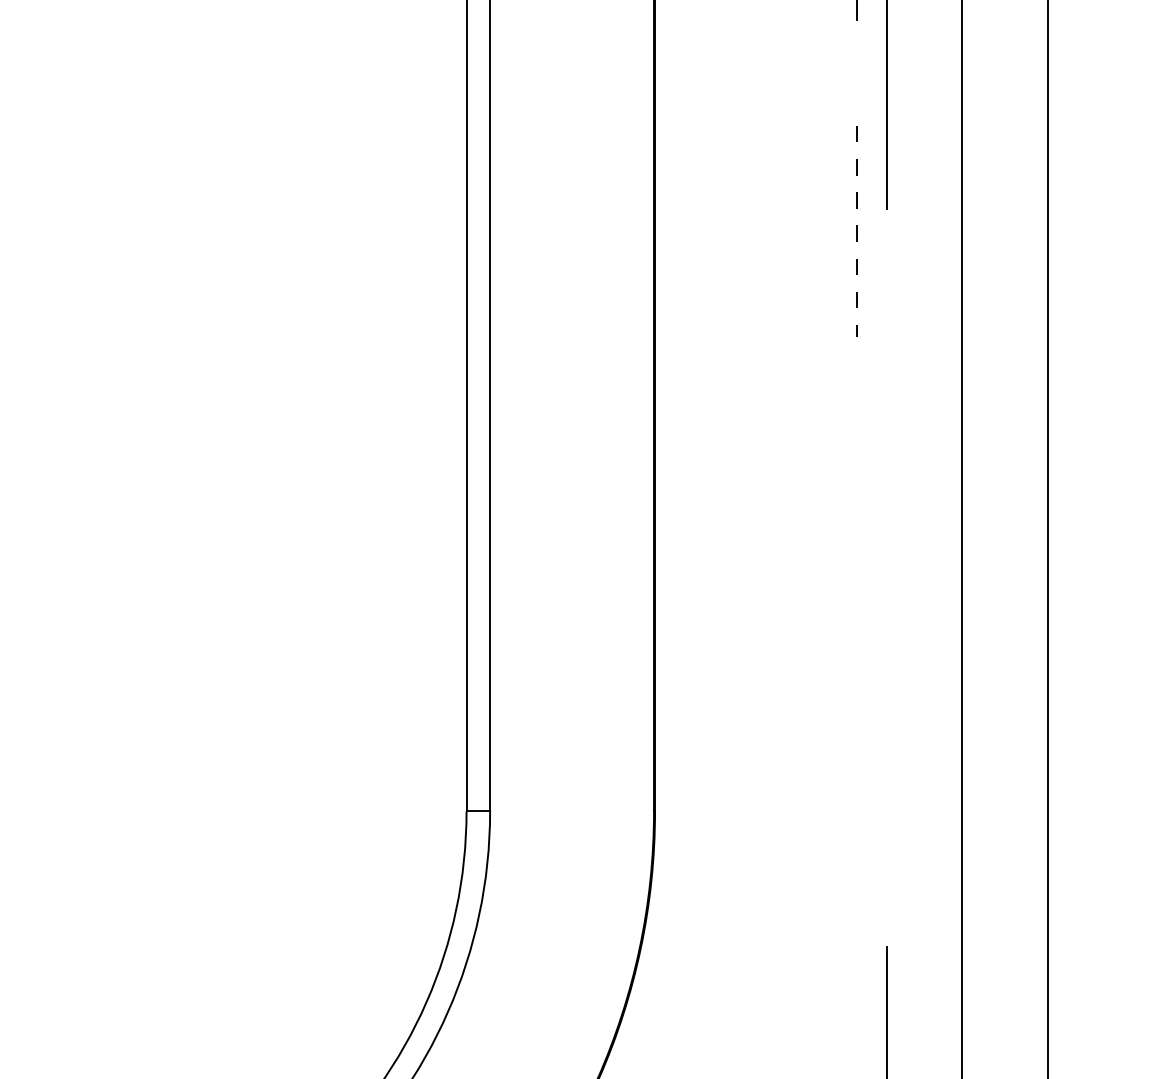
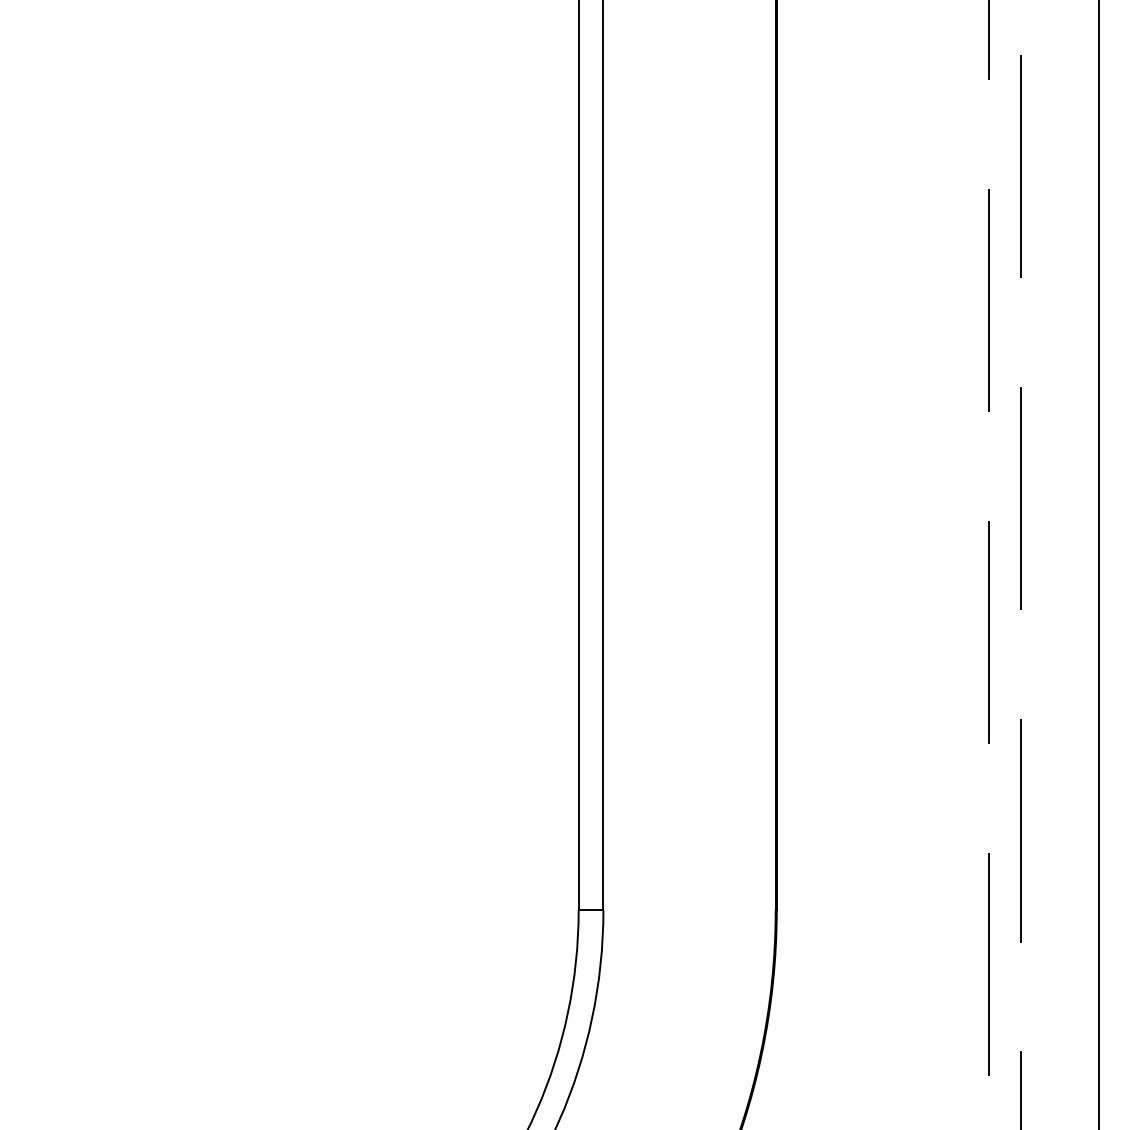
line: (856, 231) -> (988, 300), dashed -> solid
line: (887, 419) -> (1021, 498), added
line: (856, 546) -> (988, 631), added
line: (887, 735) -> (1021, 830), added
line: (856, 863) -> (988, 964), added

